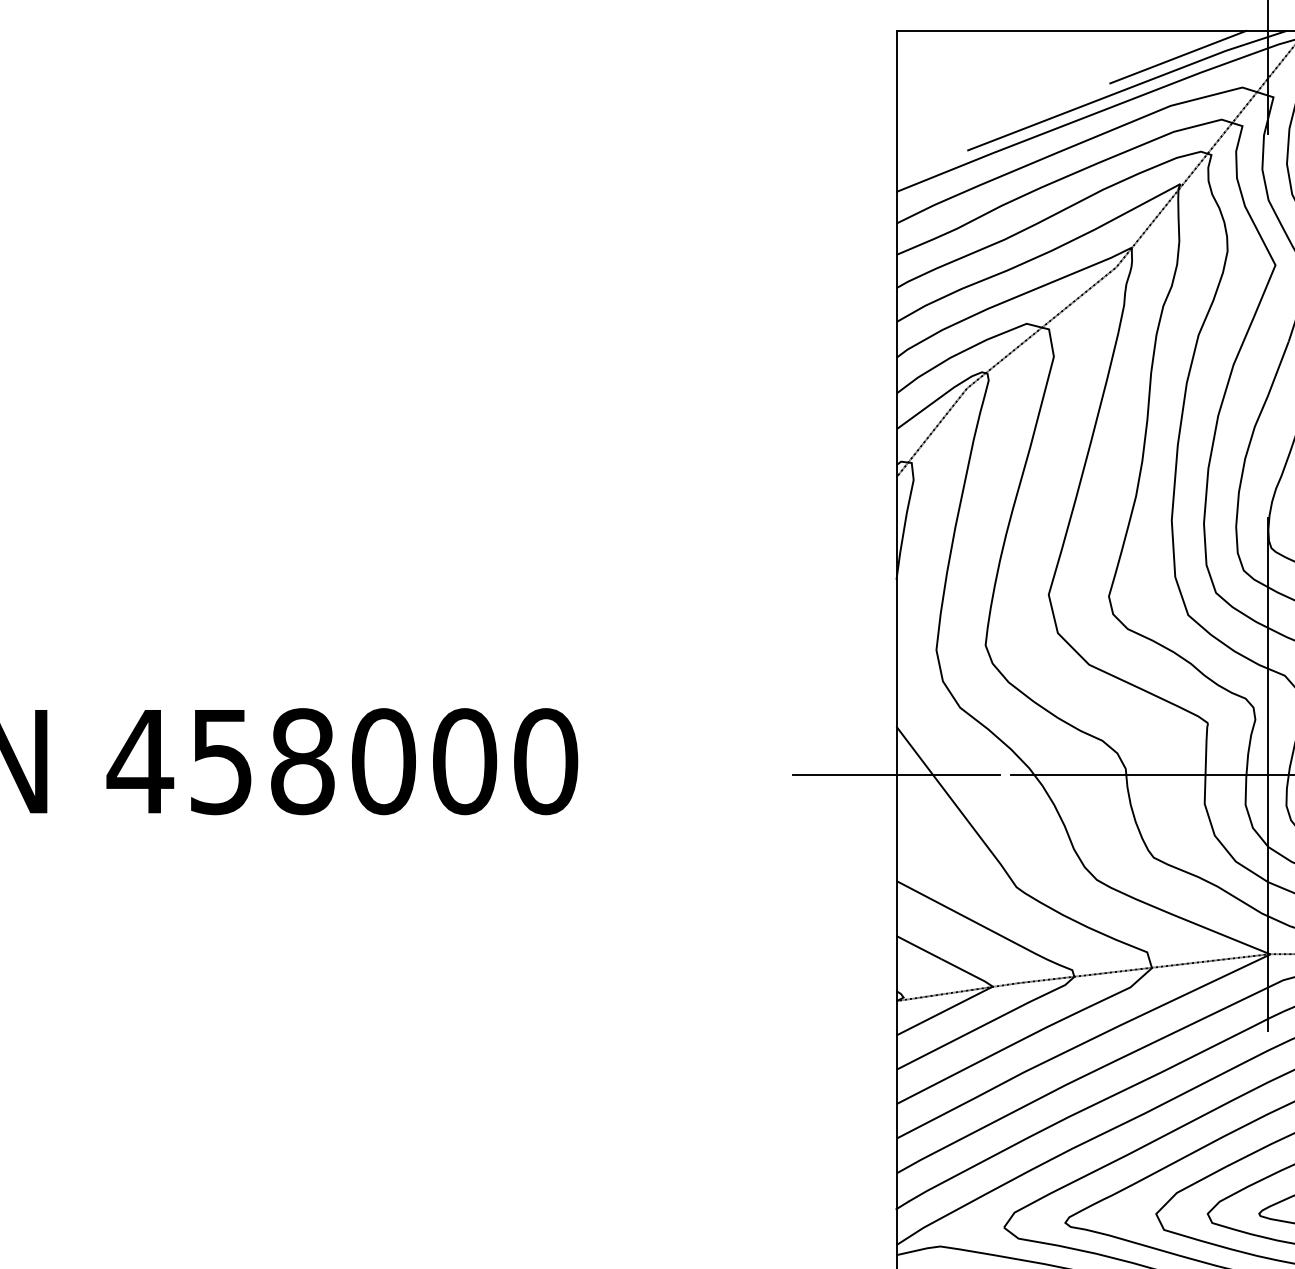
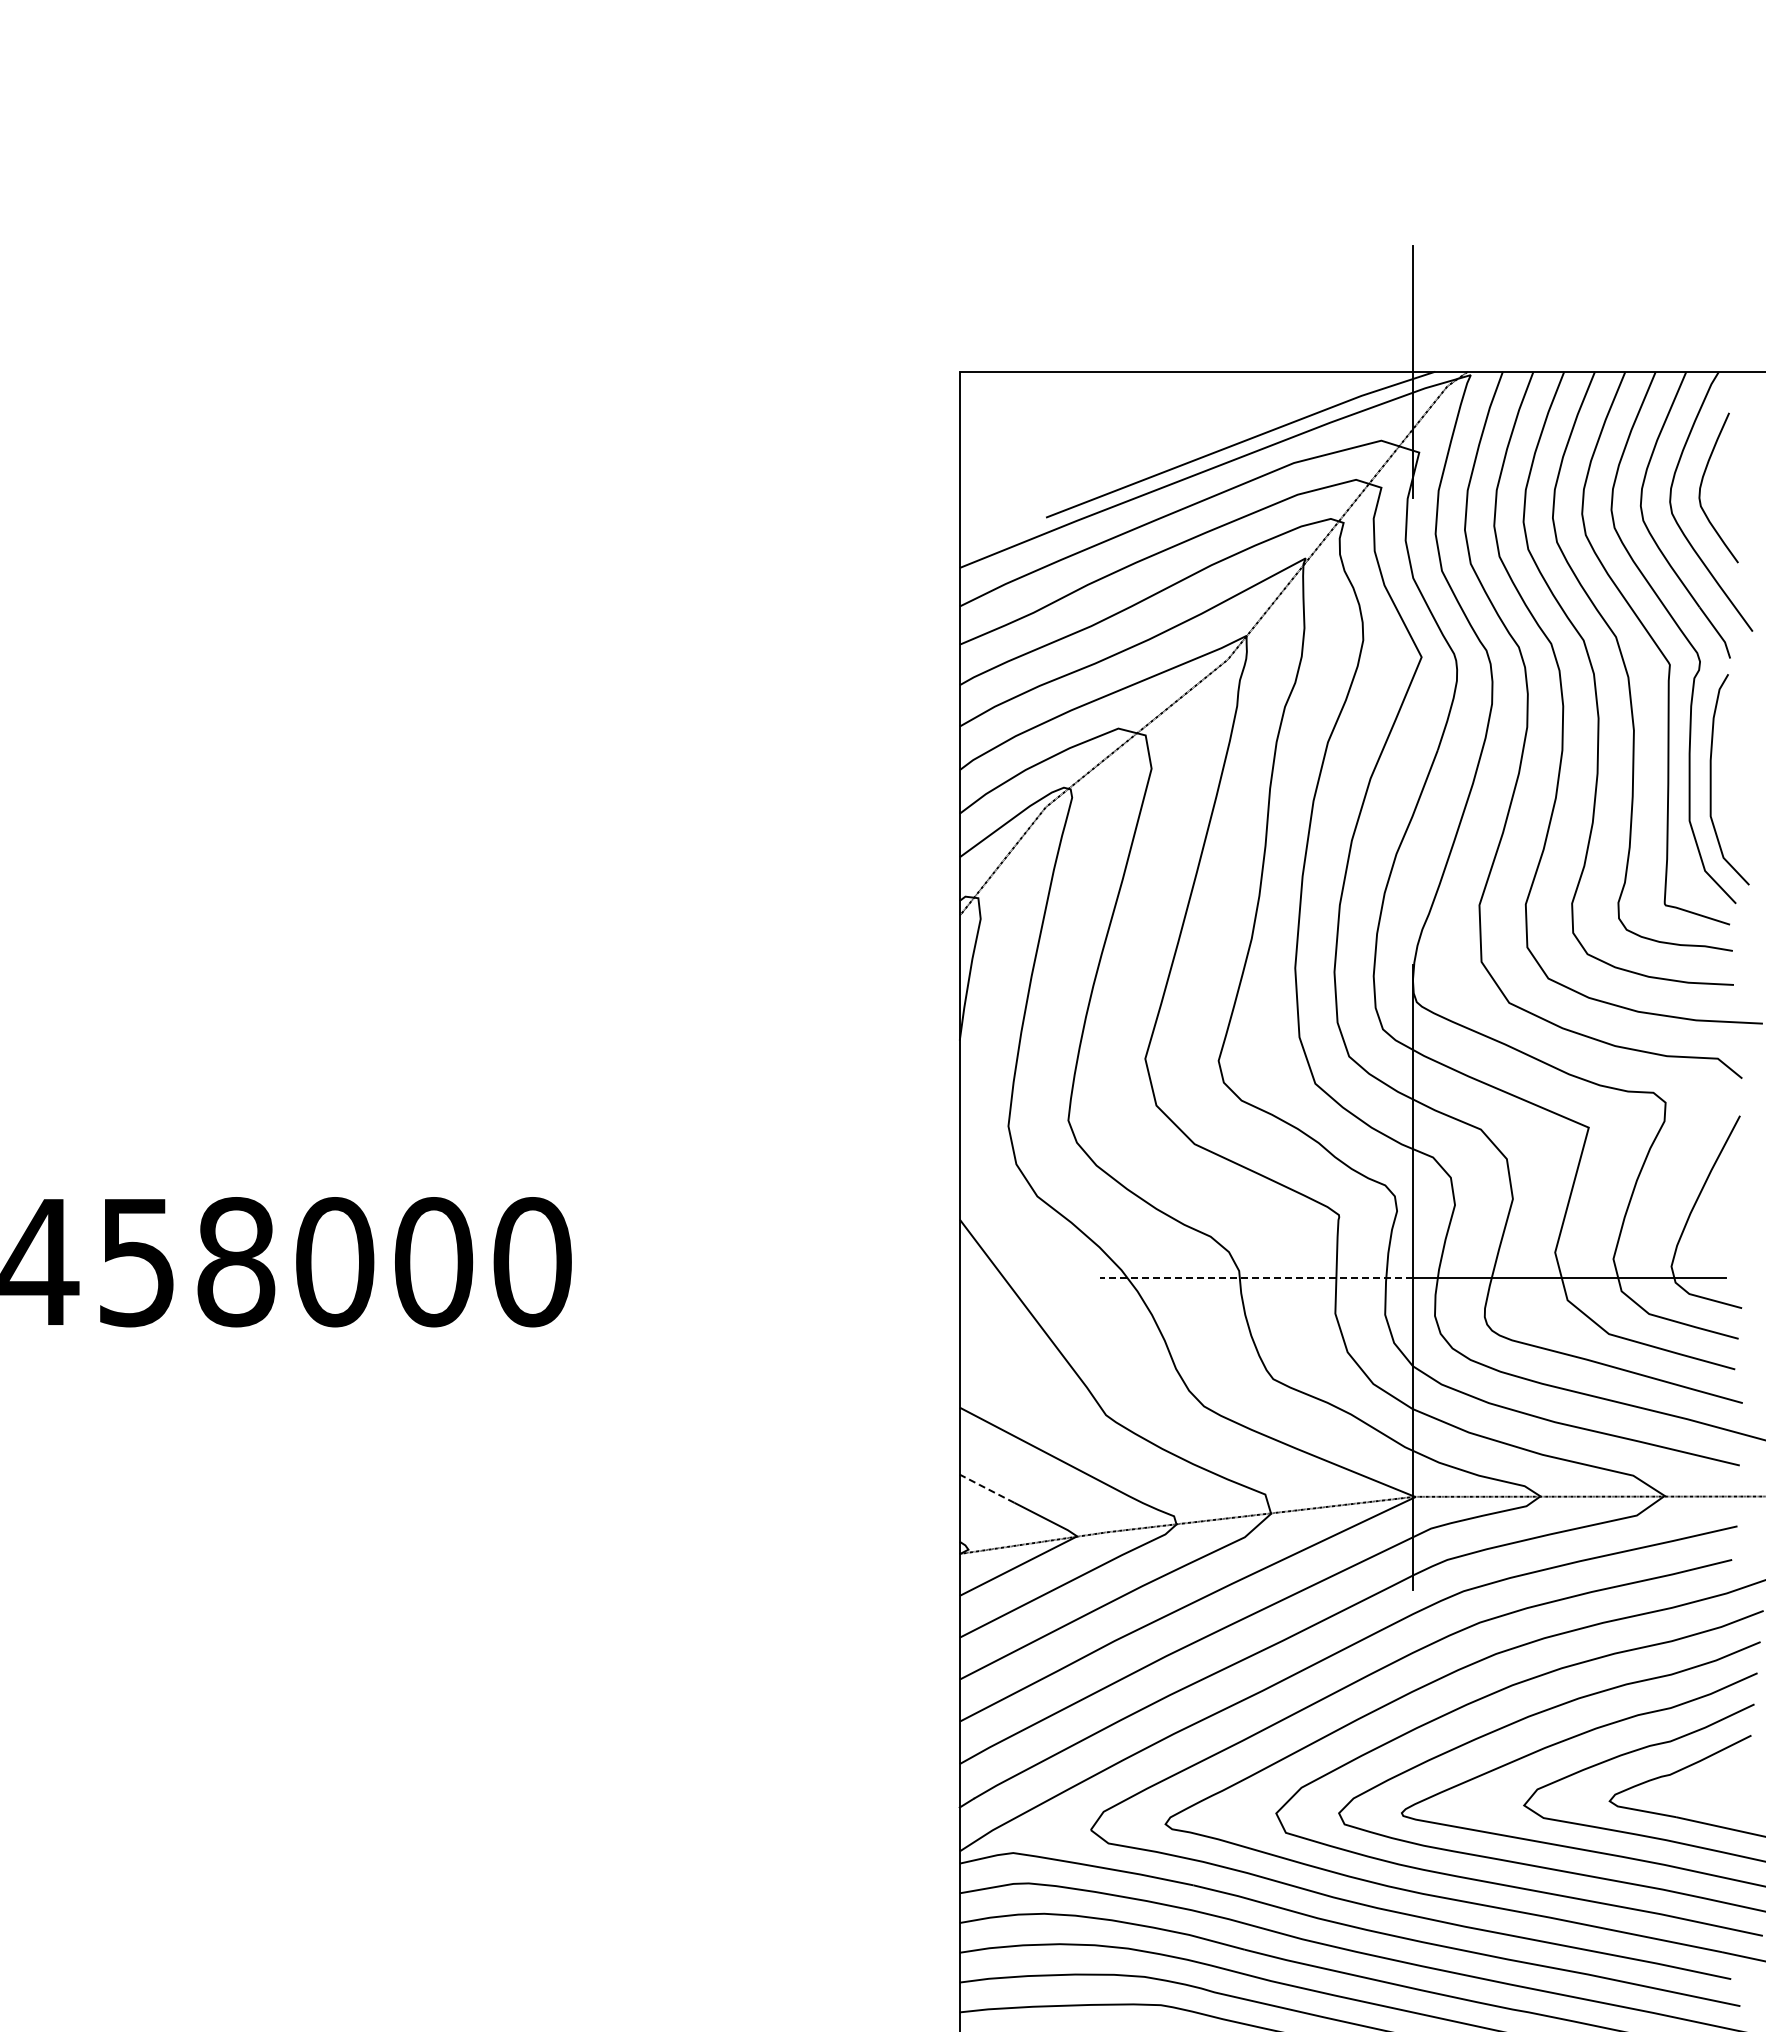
line: (1178, 57) -> (1303, 403), removed
line: (896, 774) -> (959, 1277), removed
line: (1139, 774) -> (1256, 1277), solid -> dashed
line: (918, 947) -> (986, 1488), solid -> dashed

